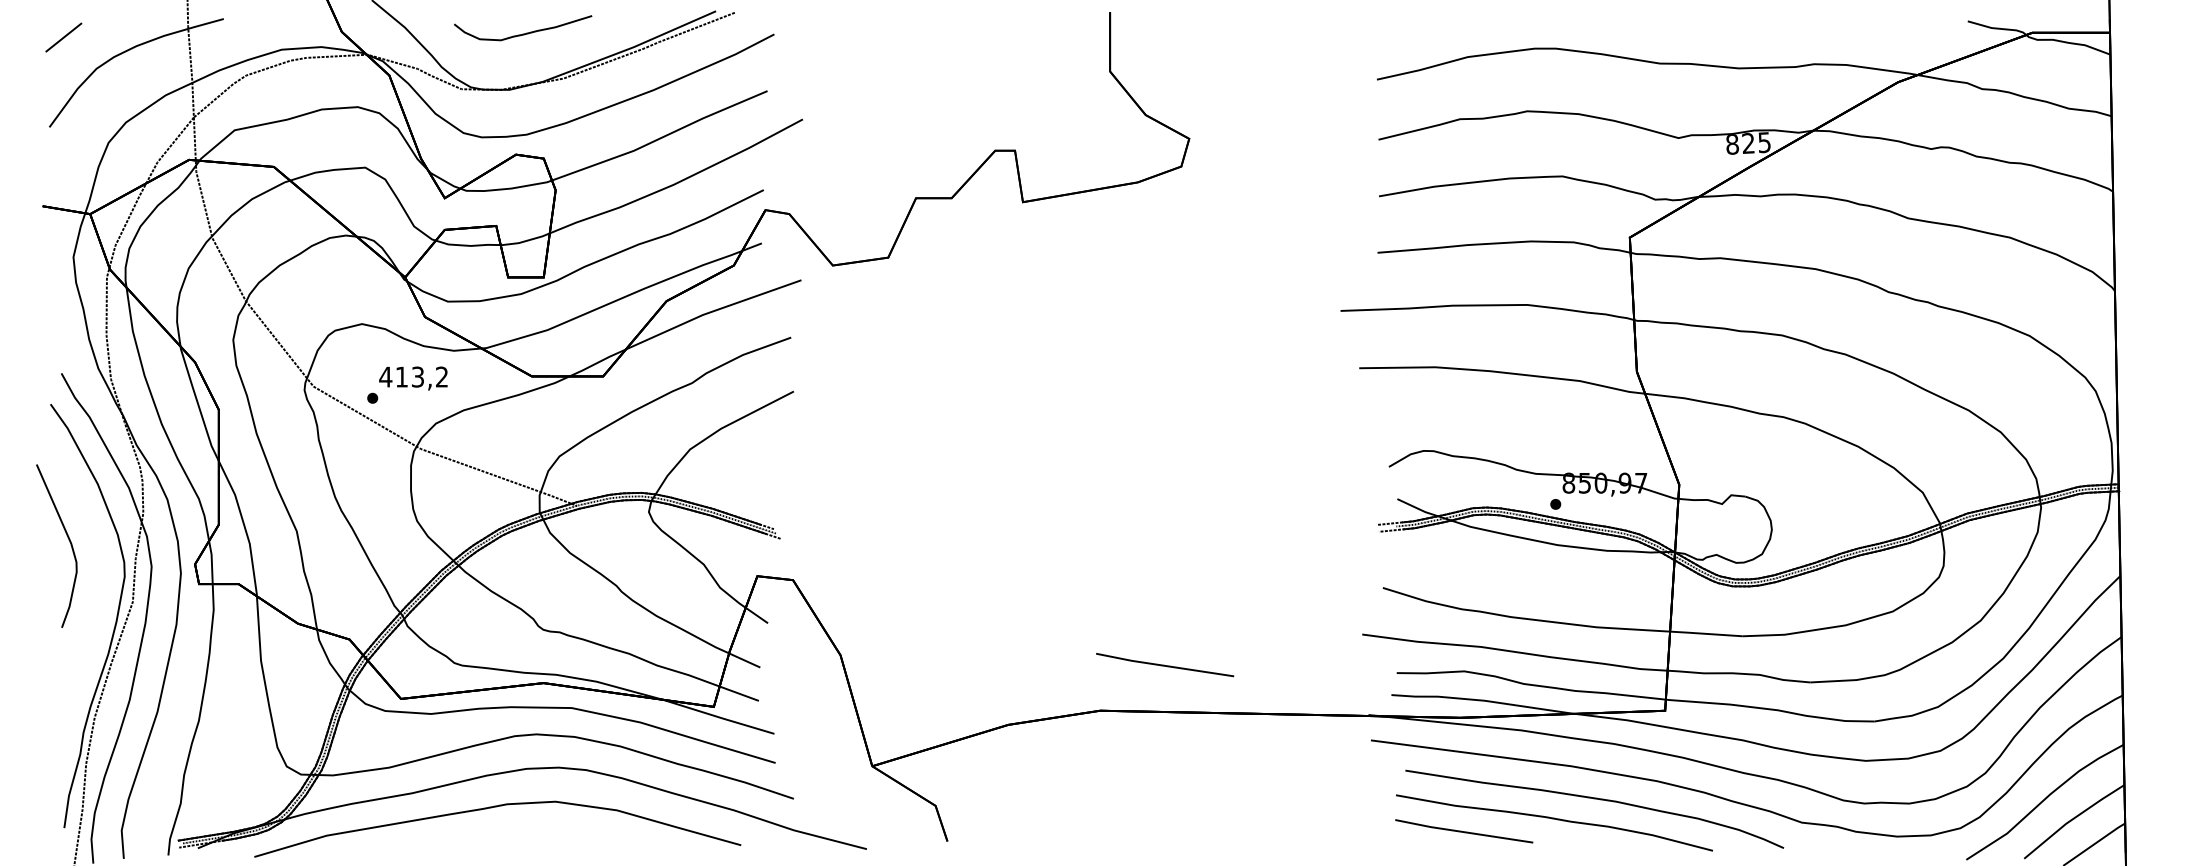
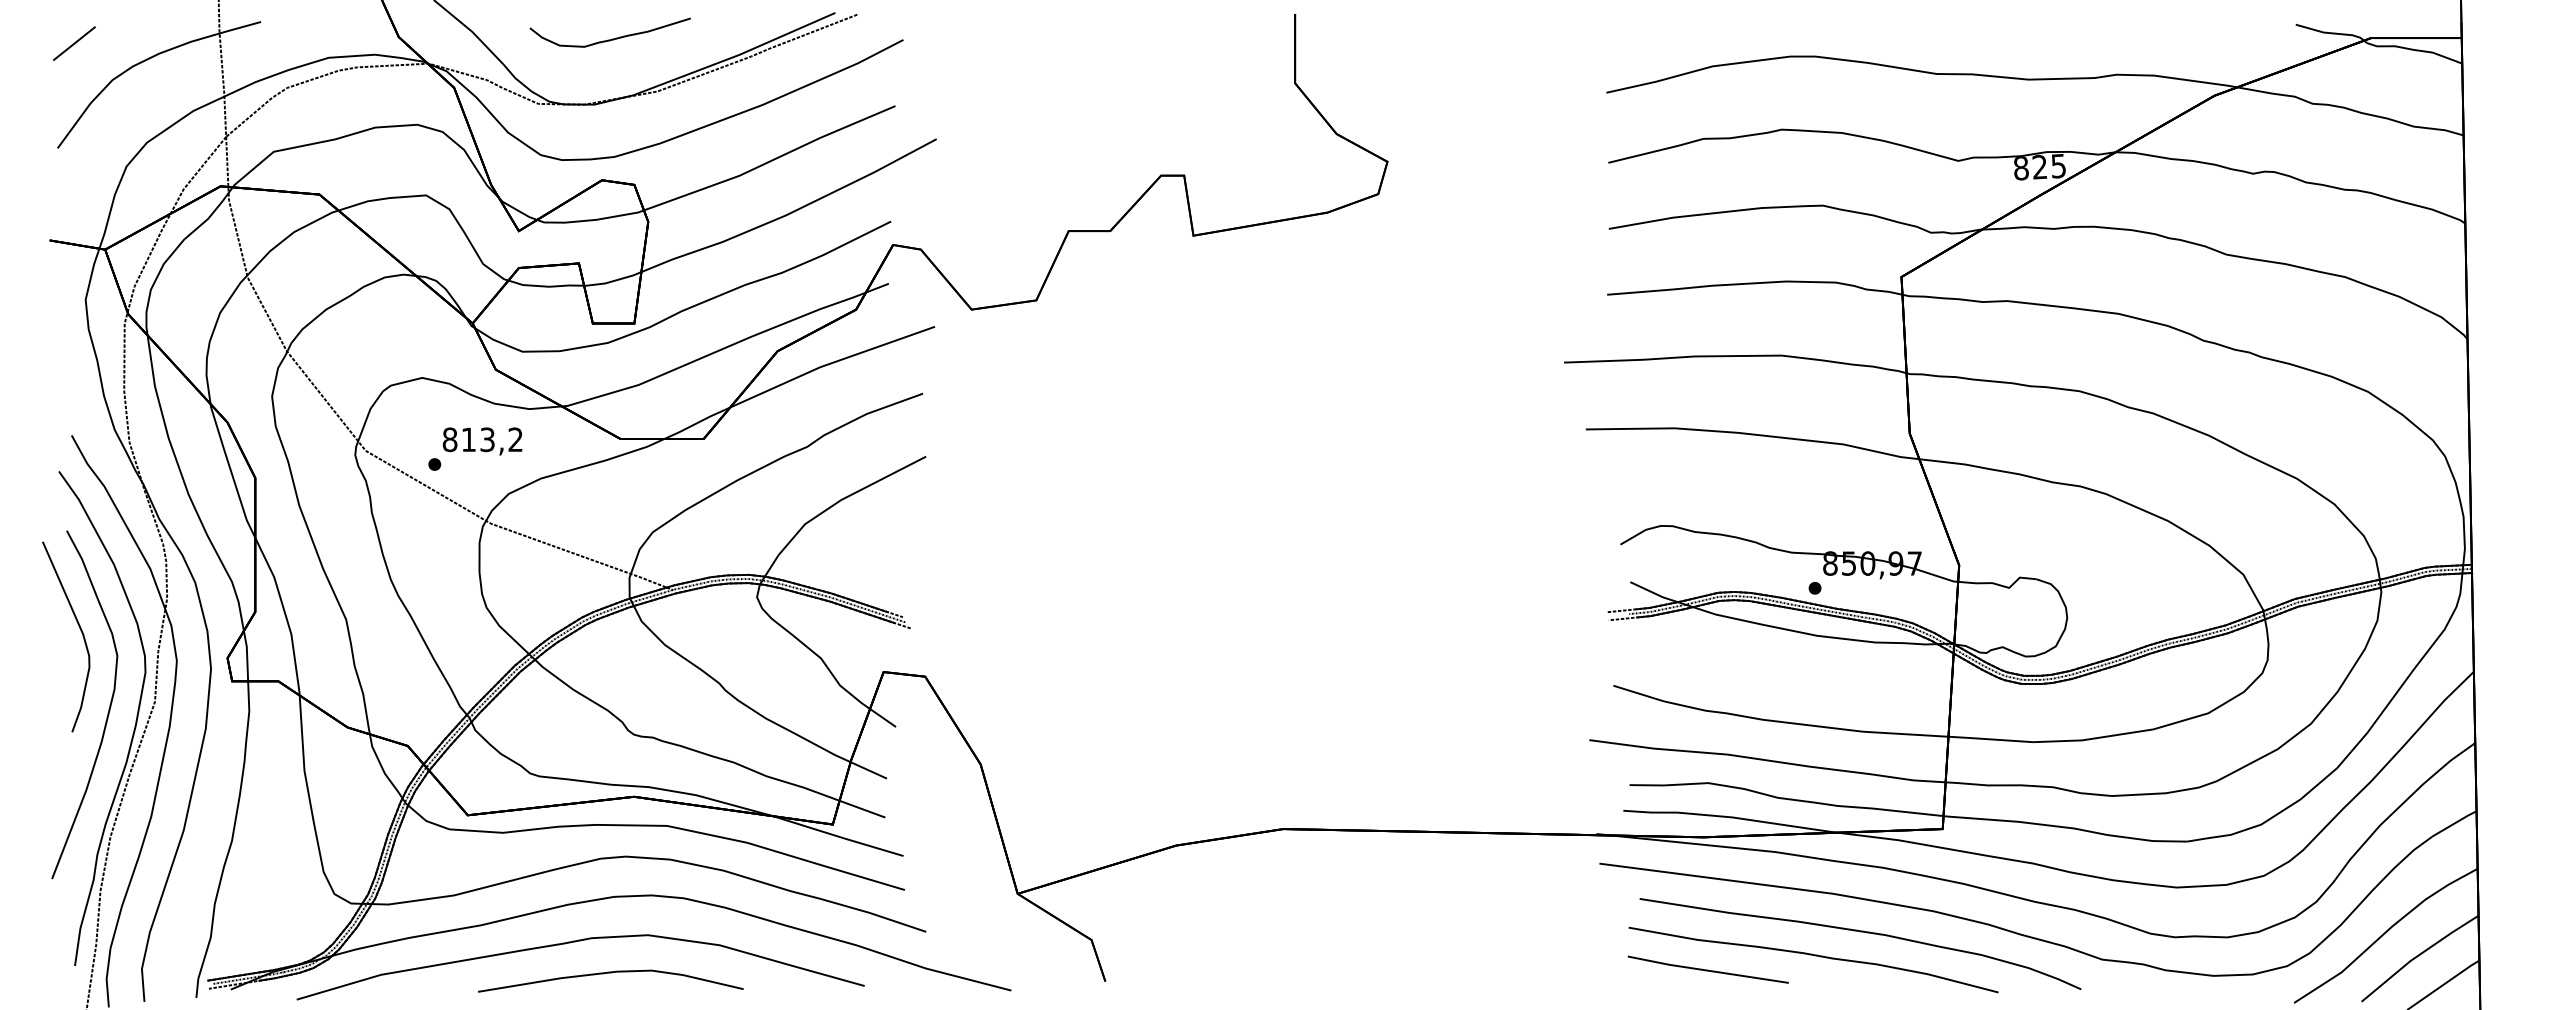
text: (385, 376) -> (449, 439), 413,2 -> 813,2
curve: (93, 608) -> (108, 709), added
line: (1164, 664) -> (1358, 775), removed
curve: (523, 834) -> (610, 973), added

